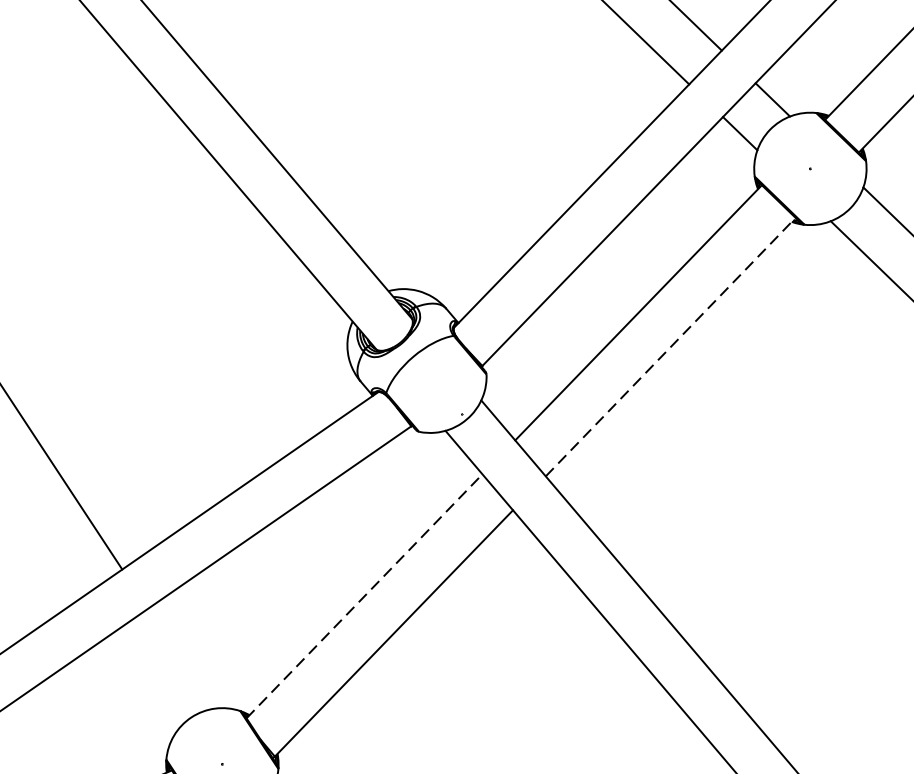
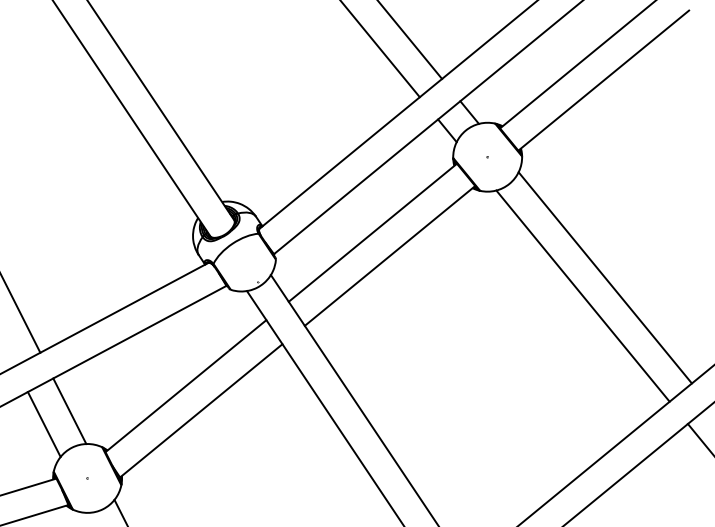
line: (671, 346) -> (390, 255), dashed -> solid
line: (365, 595) -> (186, 385), dashed -> solid
line: (180, 659) -> (69, 411), added
line: (140, 685) -> (43, 424), added

